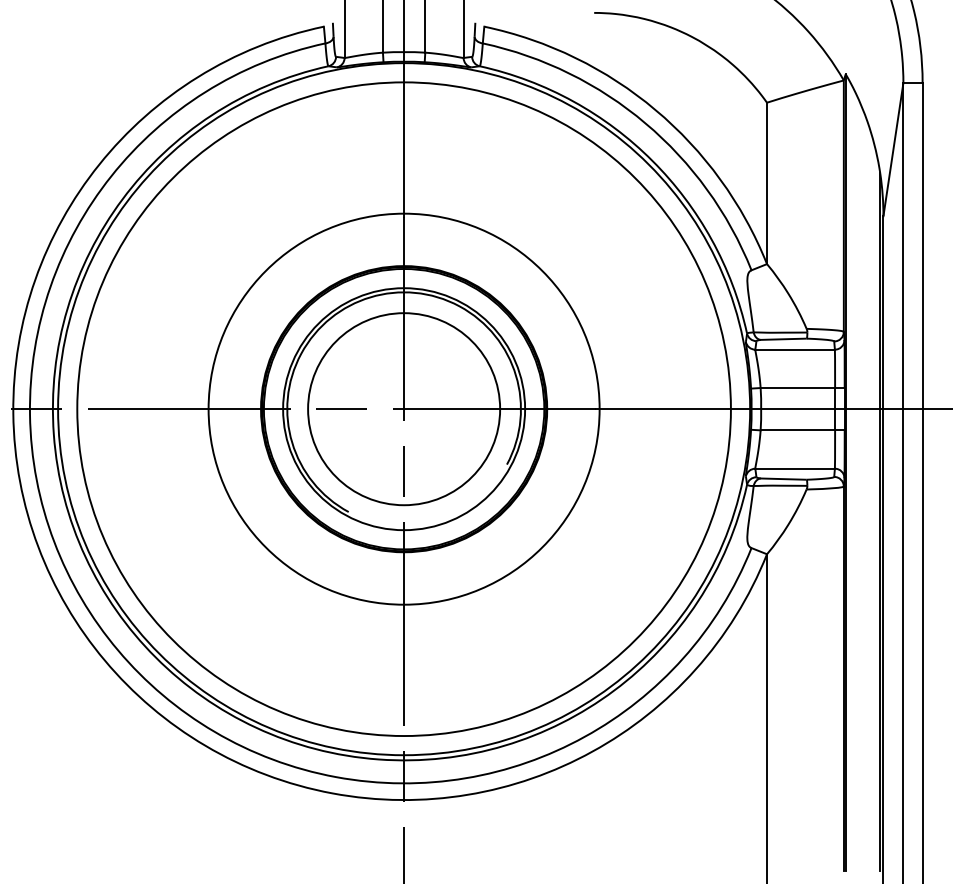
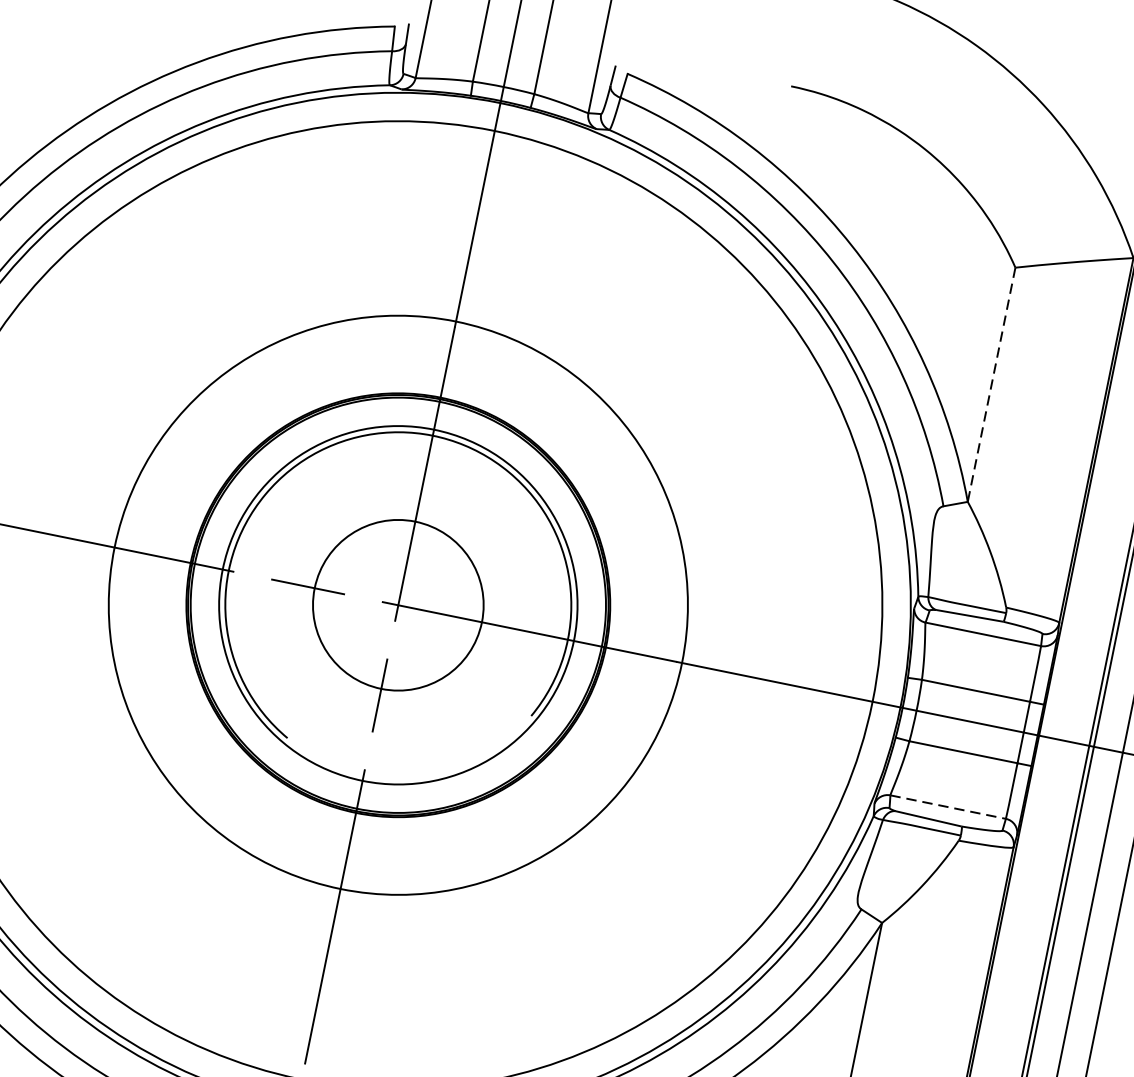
line: (767, 183) -> (992, 385), solid -> dashed
circle: (404, 409) -> (398, 605), size x0.6
line: (795, 468) -> (948, 806), solid -> dashed

